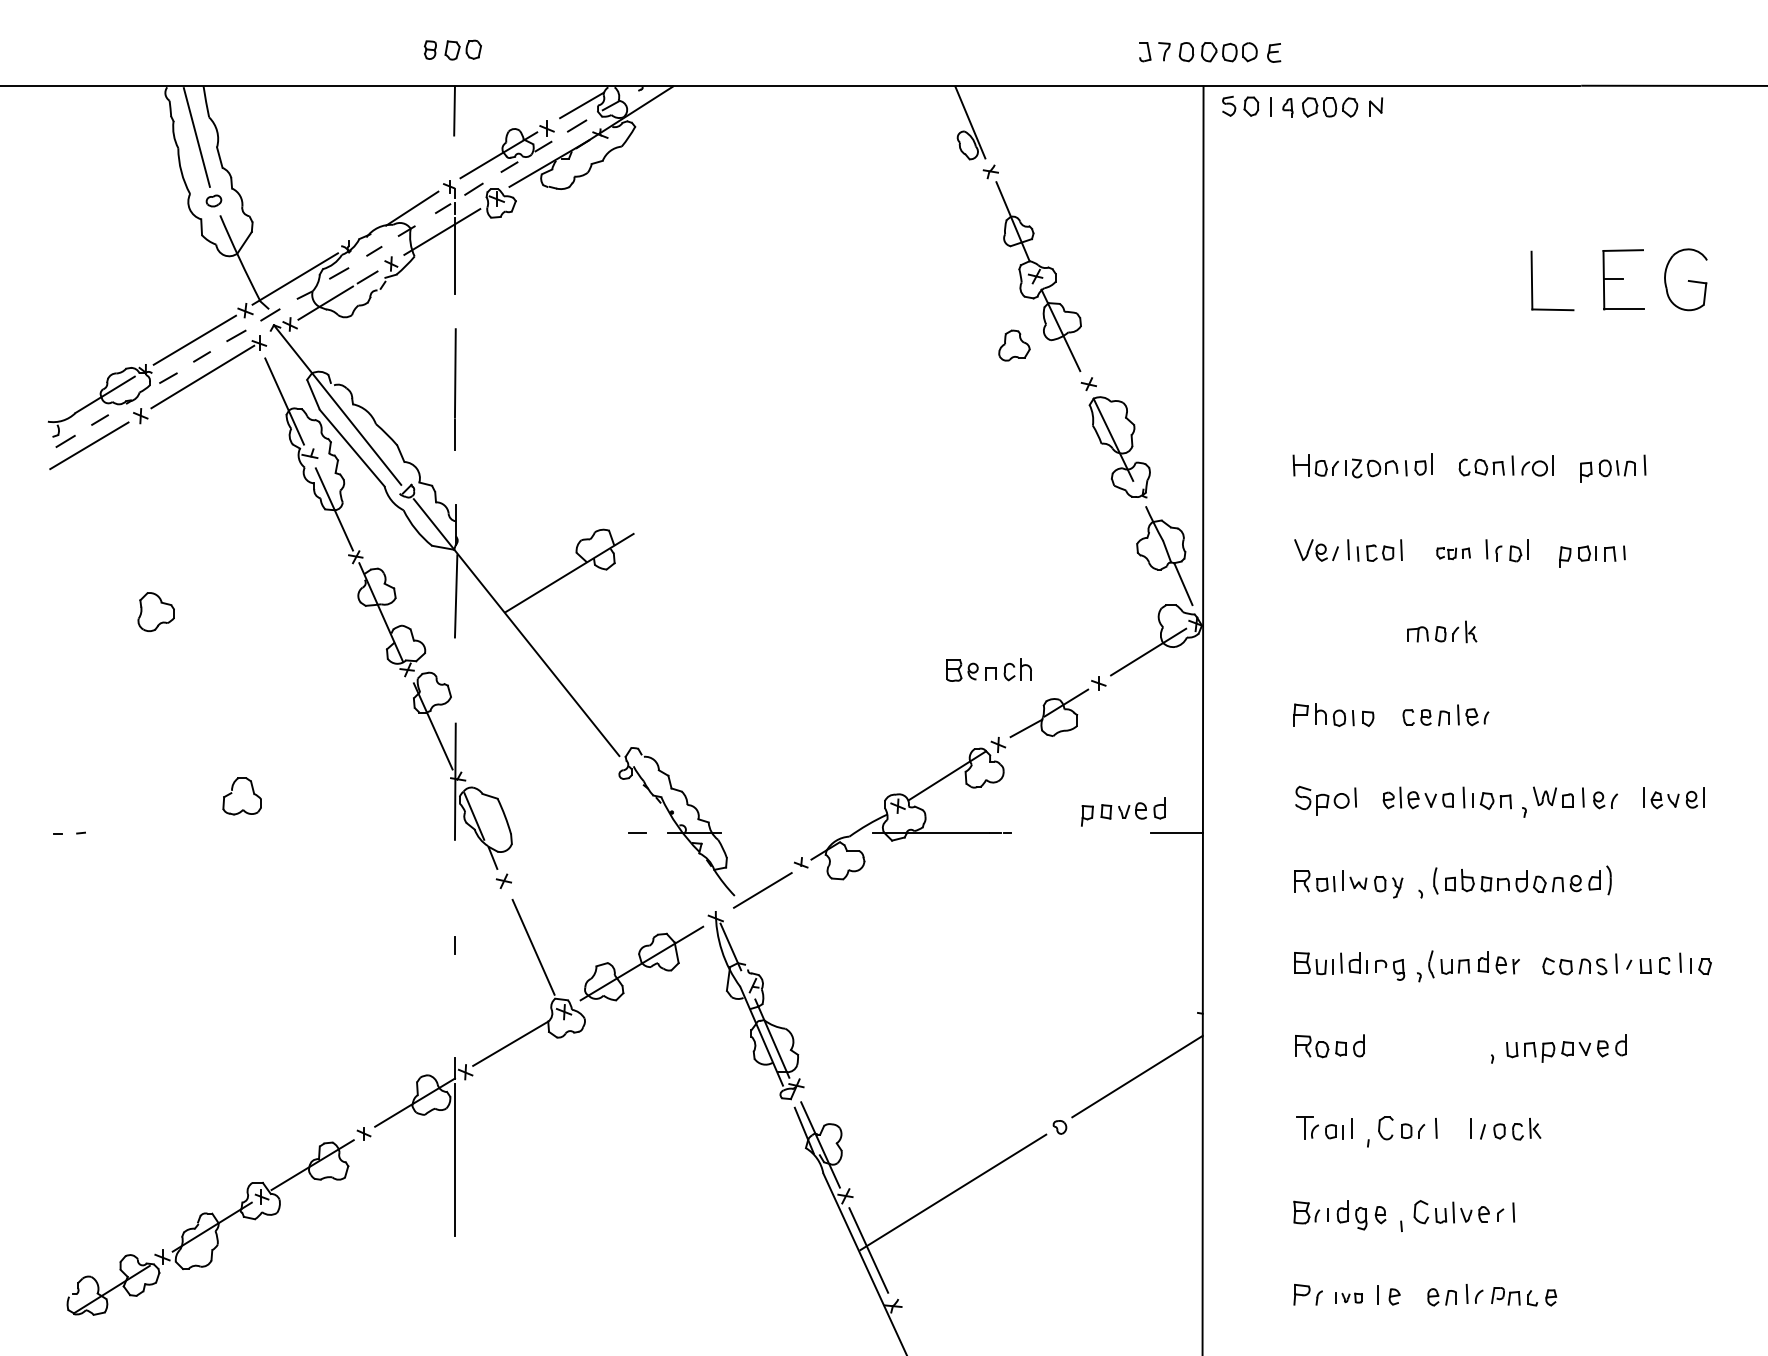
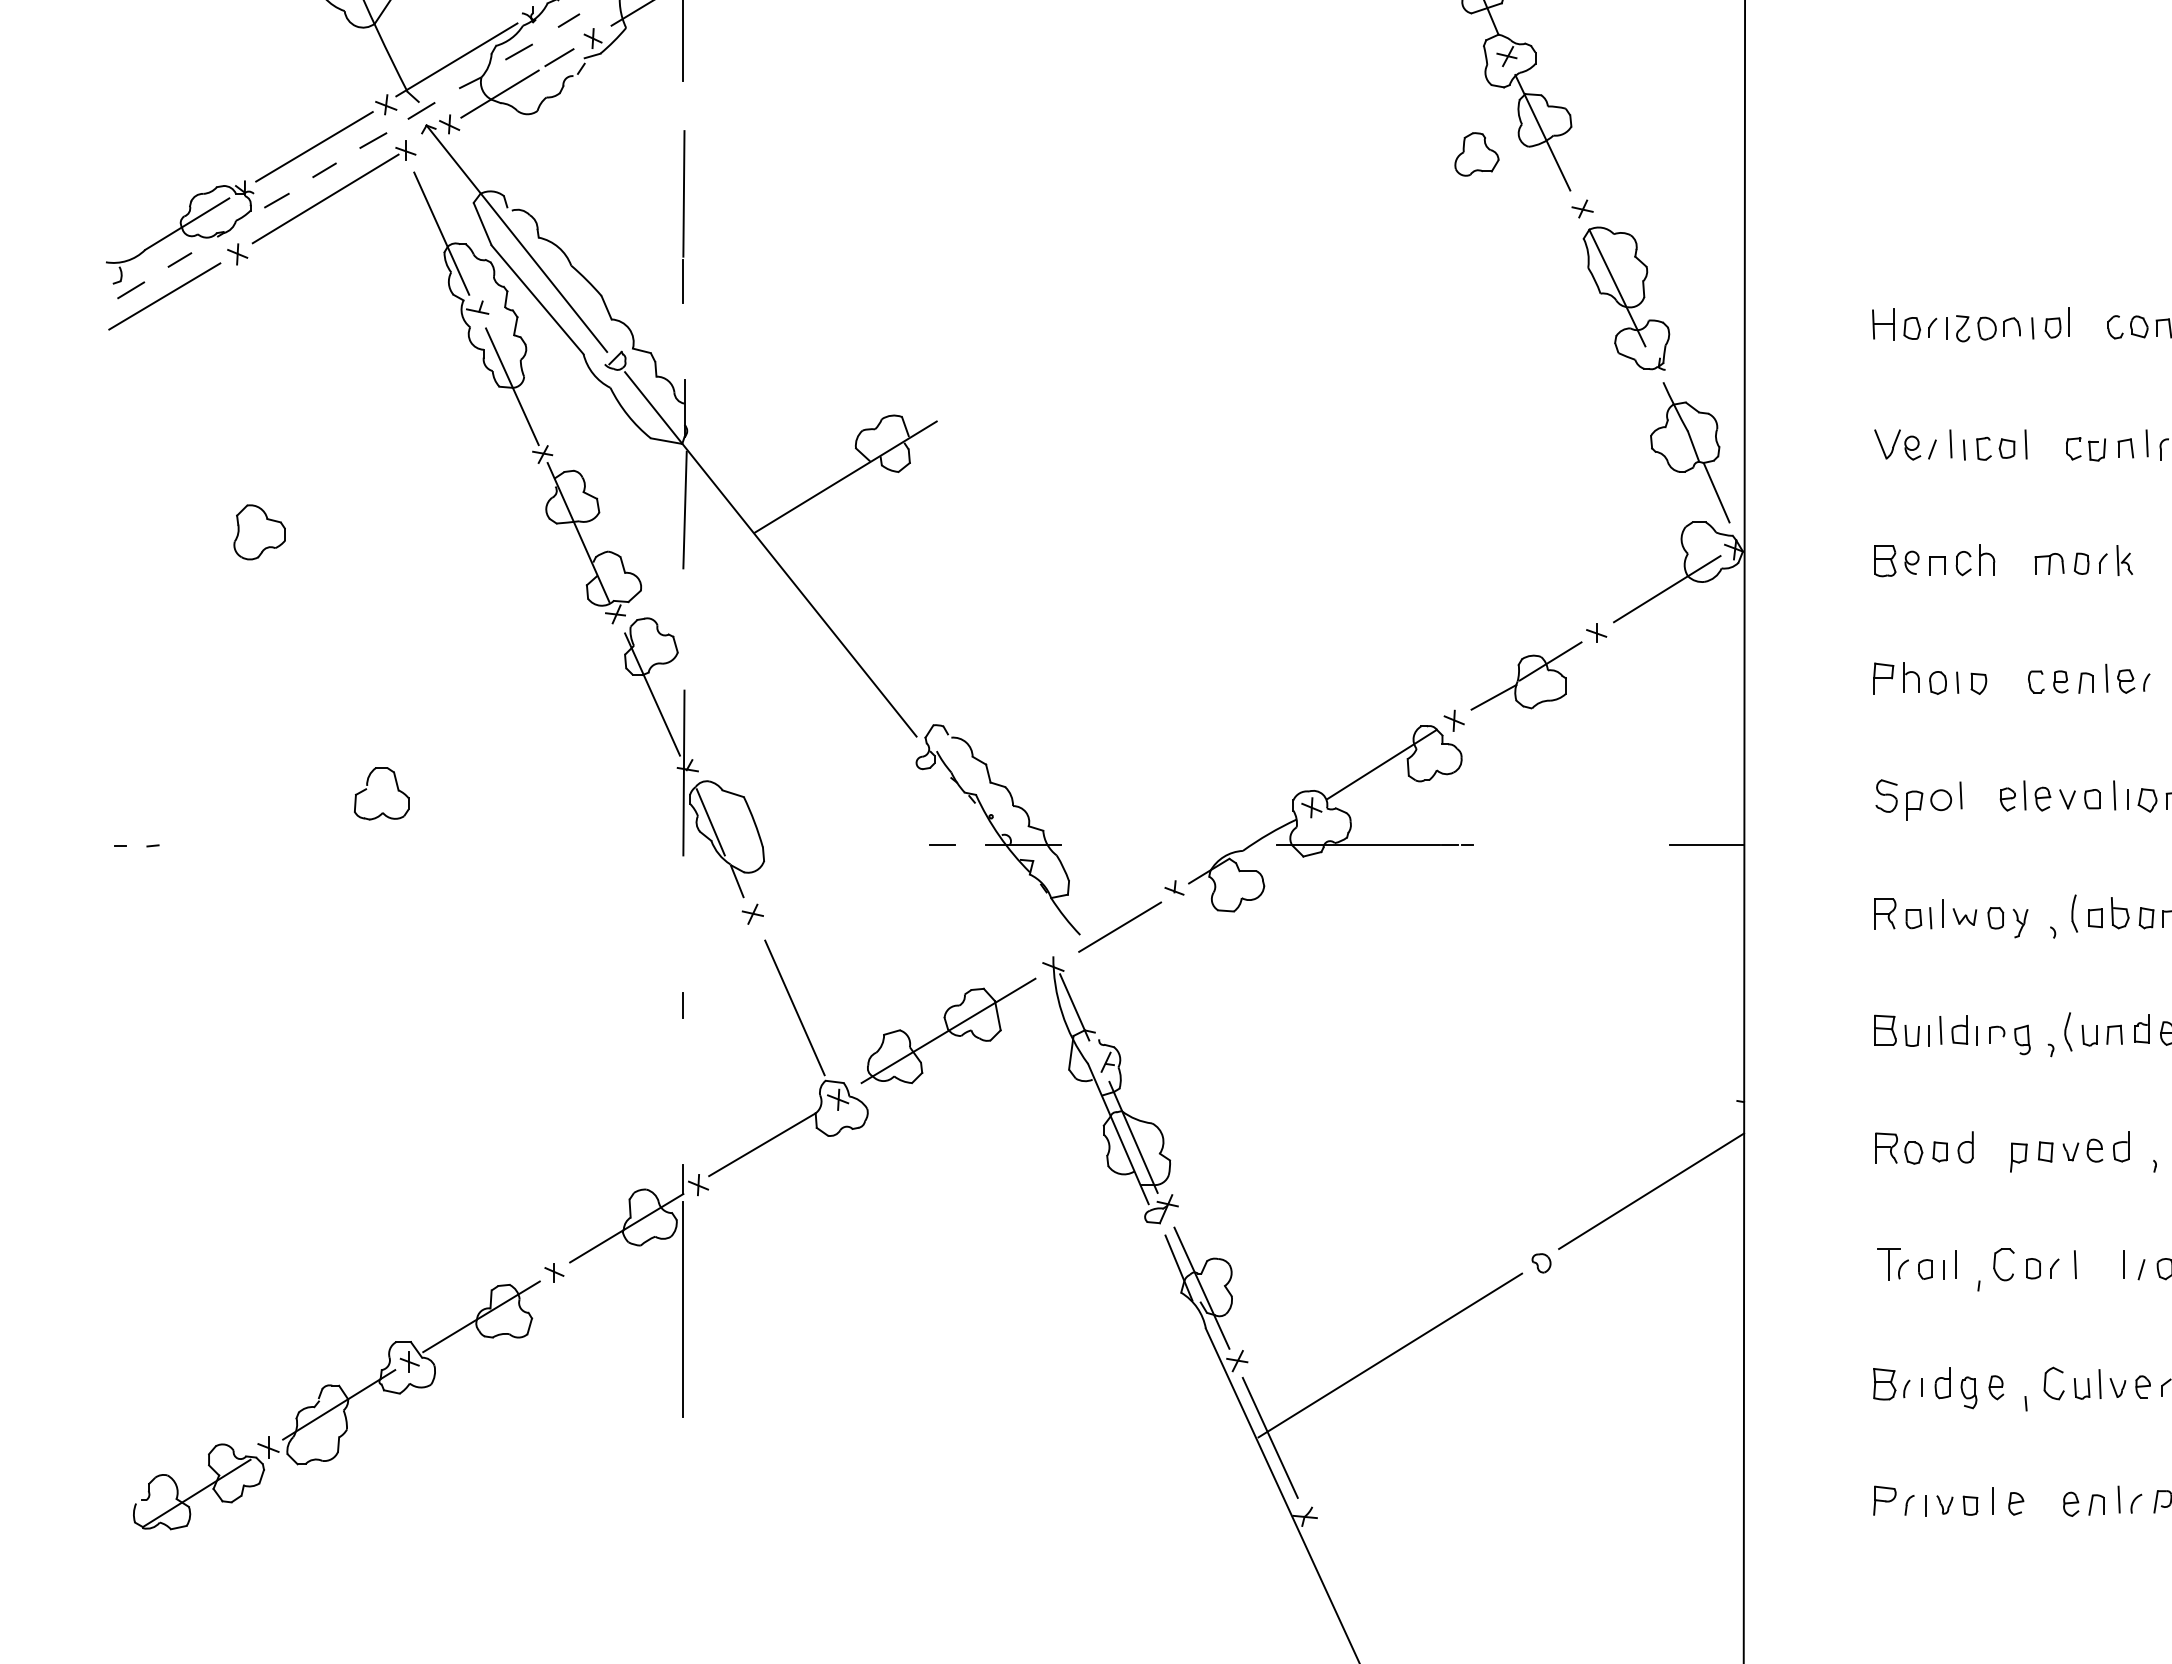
part: (1453, 553) -> (2099, 449), size x1.43
part: (988, 669) -> (1933, 559), moved
part: (1123, 811) -> (2069, 1151), moved
part: (1349, 1297) -> (1952, 1504), size x1.43

